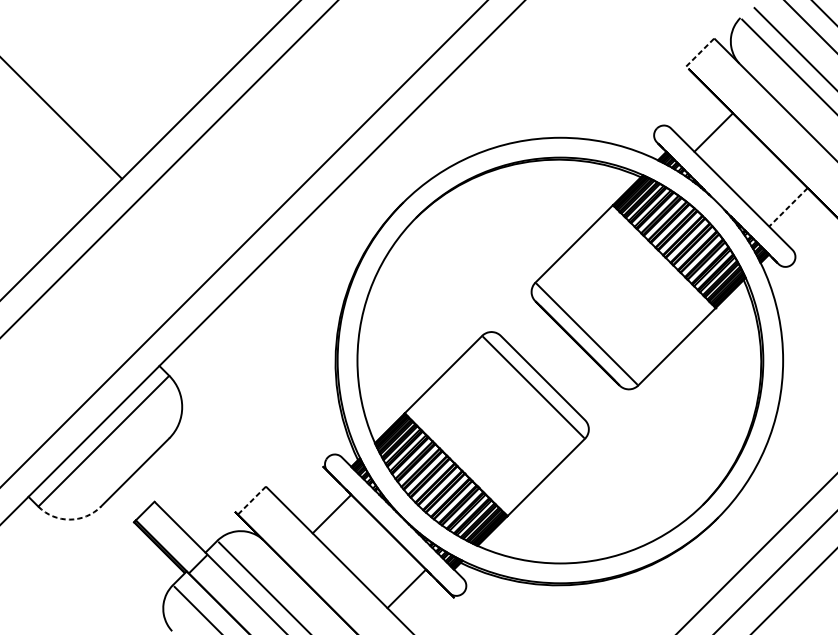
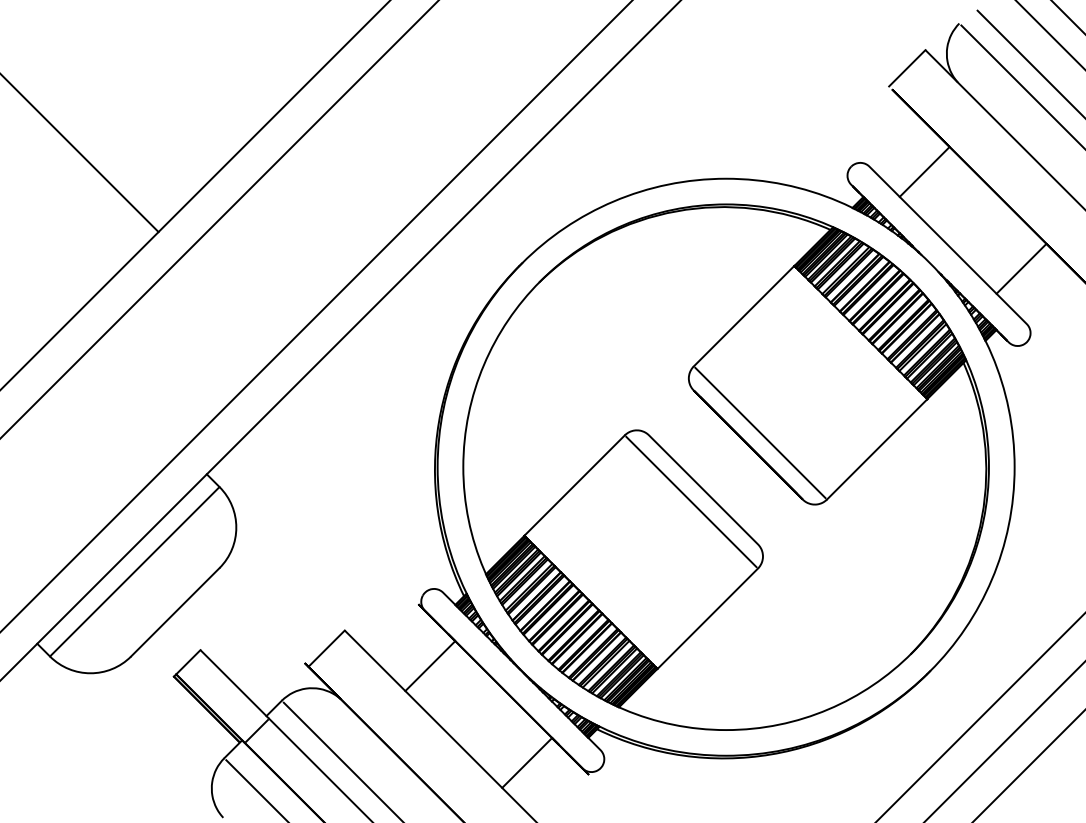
line: (700, 52) -> (907, 68), dashed -> solid
line: (788, 207) -> (1021, 269), dashed -> solid
line: (251, 500) -> (326, 648), dashed -> solid
arc: (69, 519) -> (90, 673), dashed -> solid

